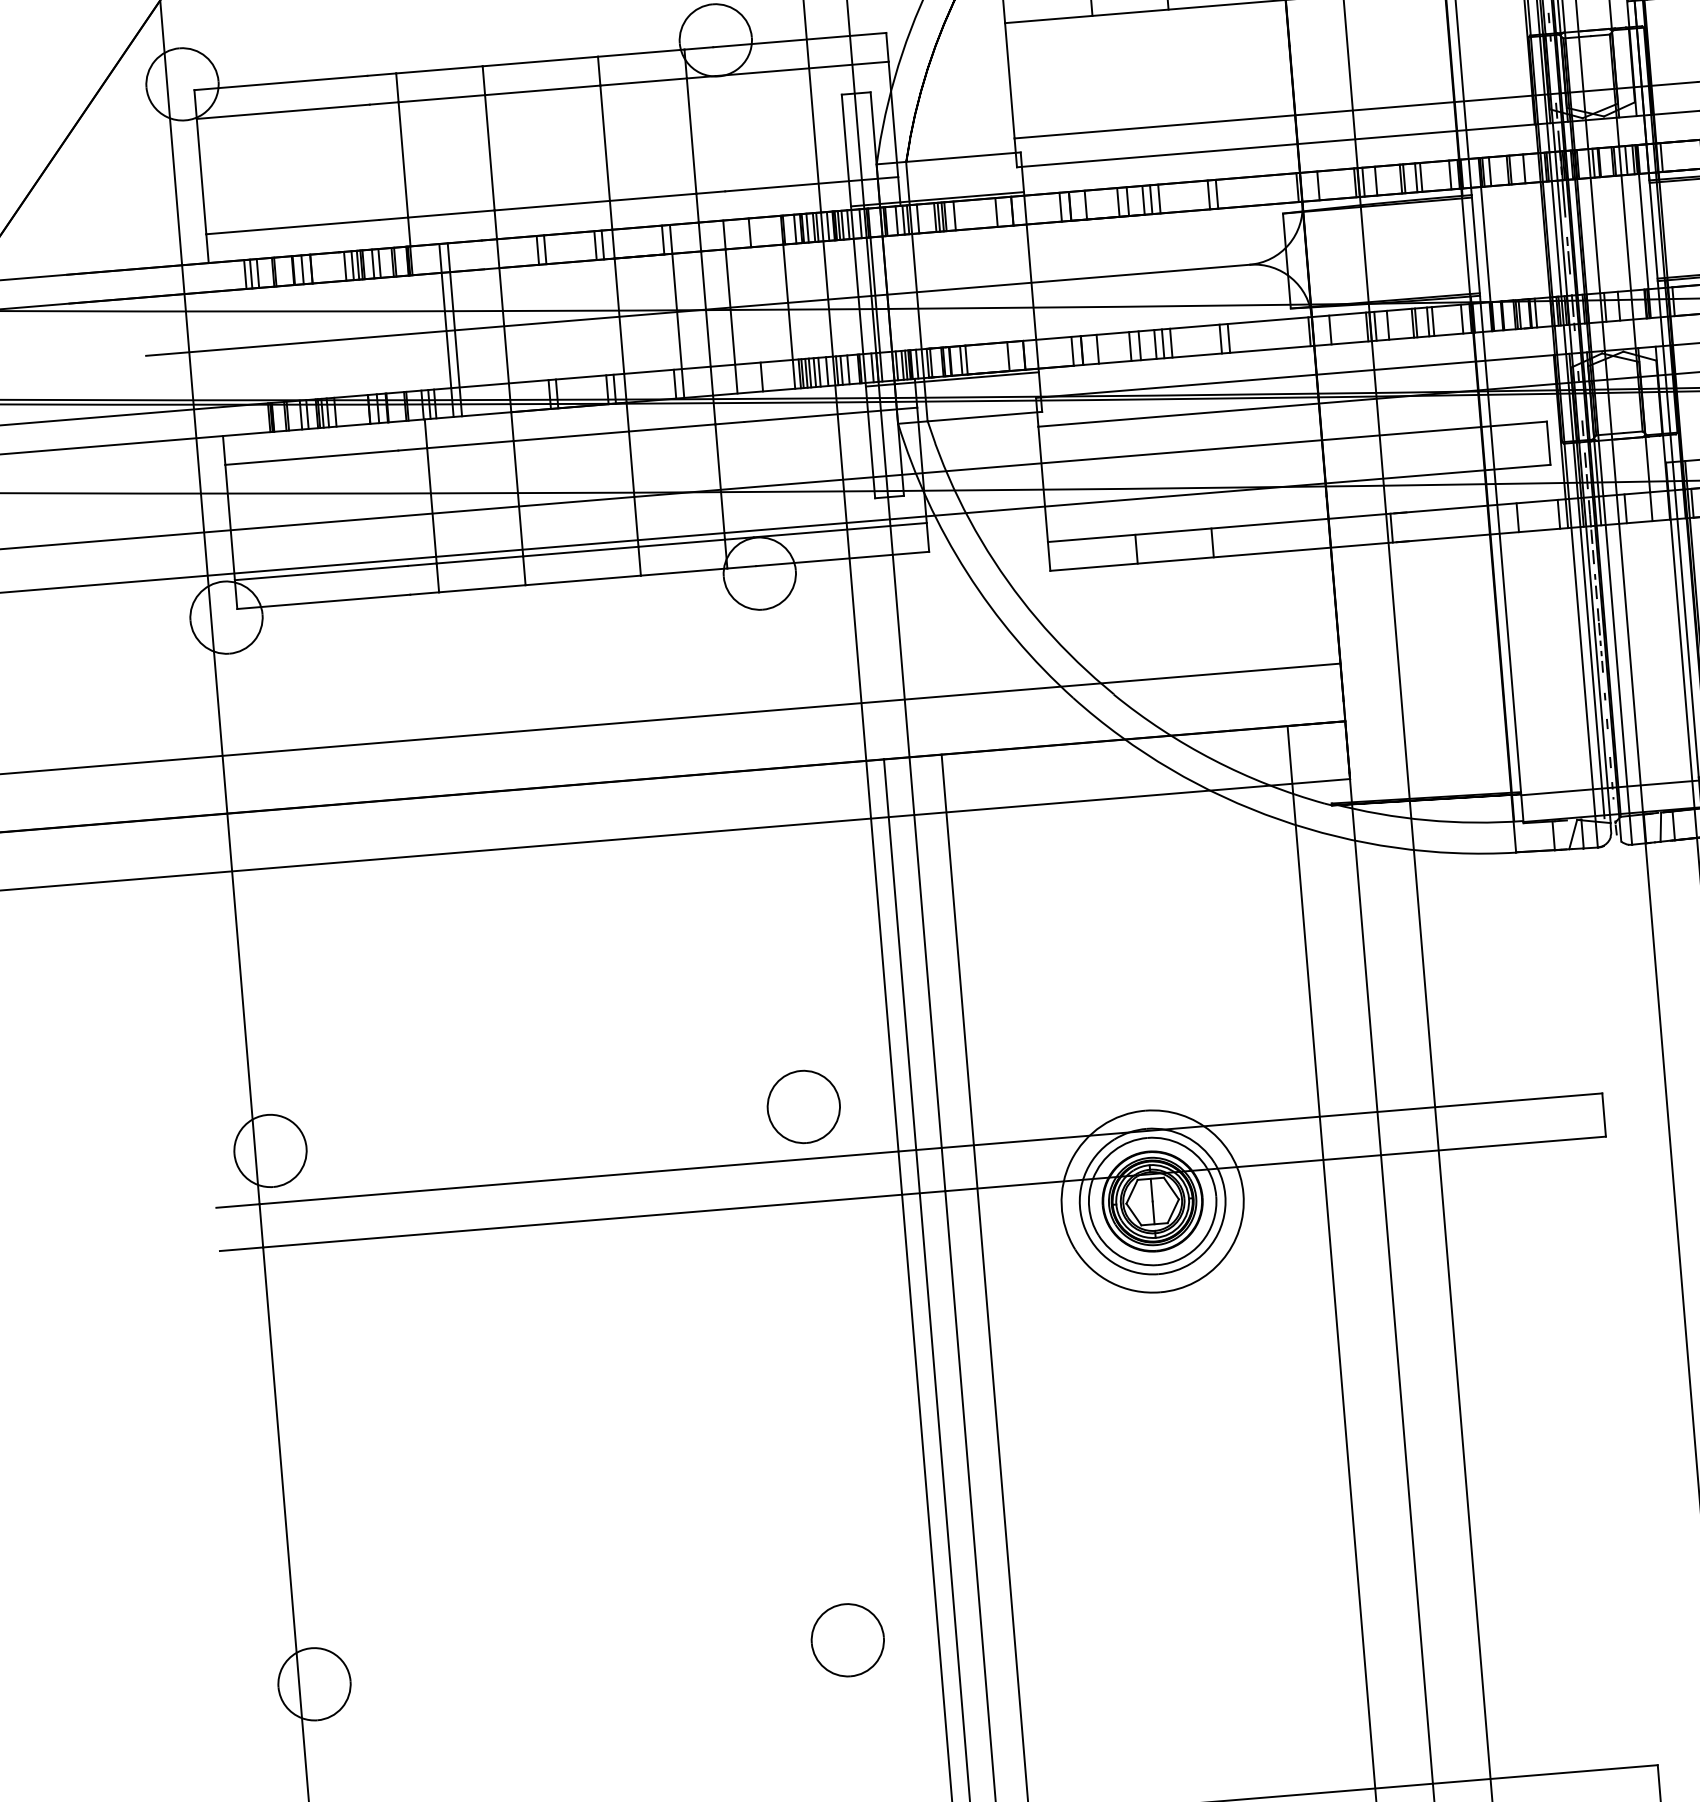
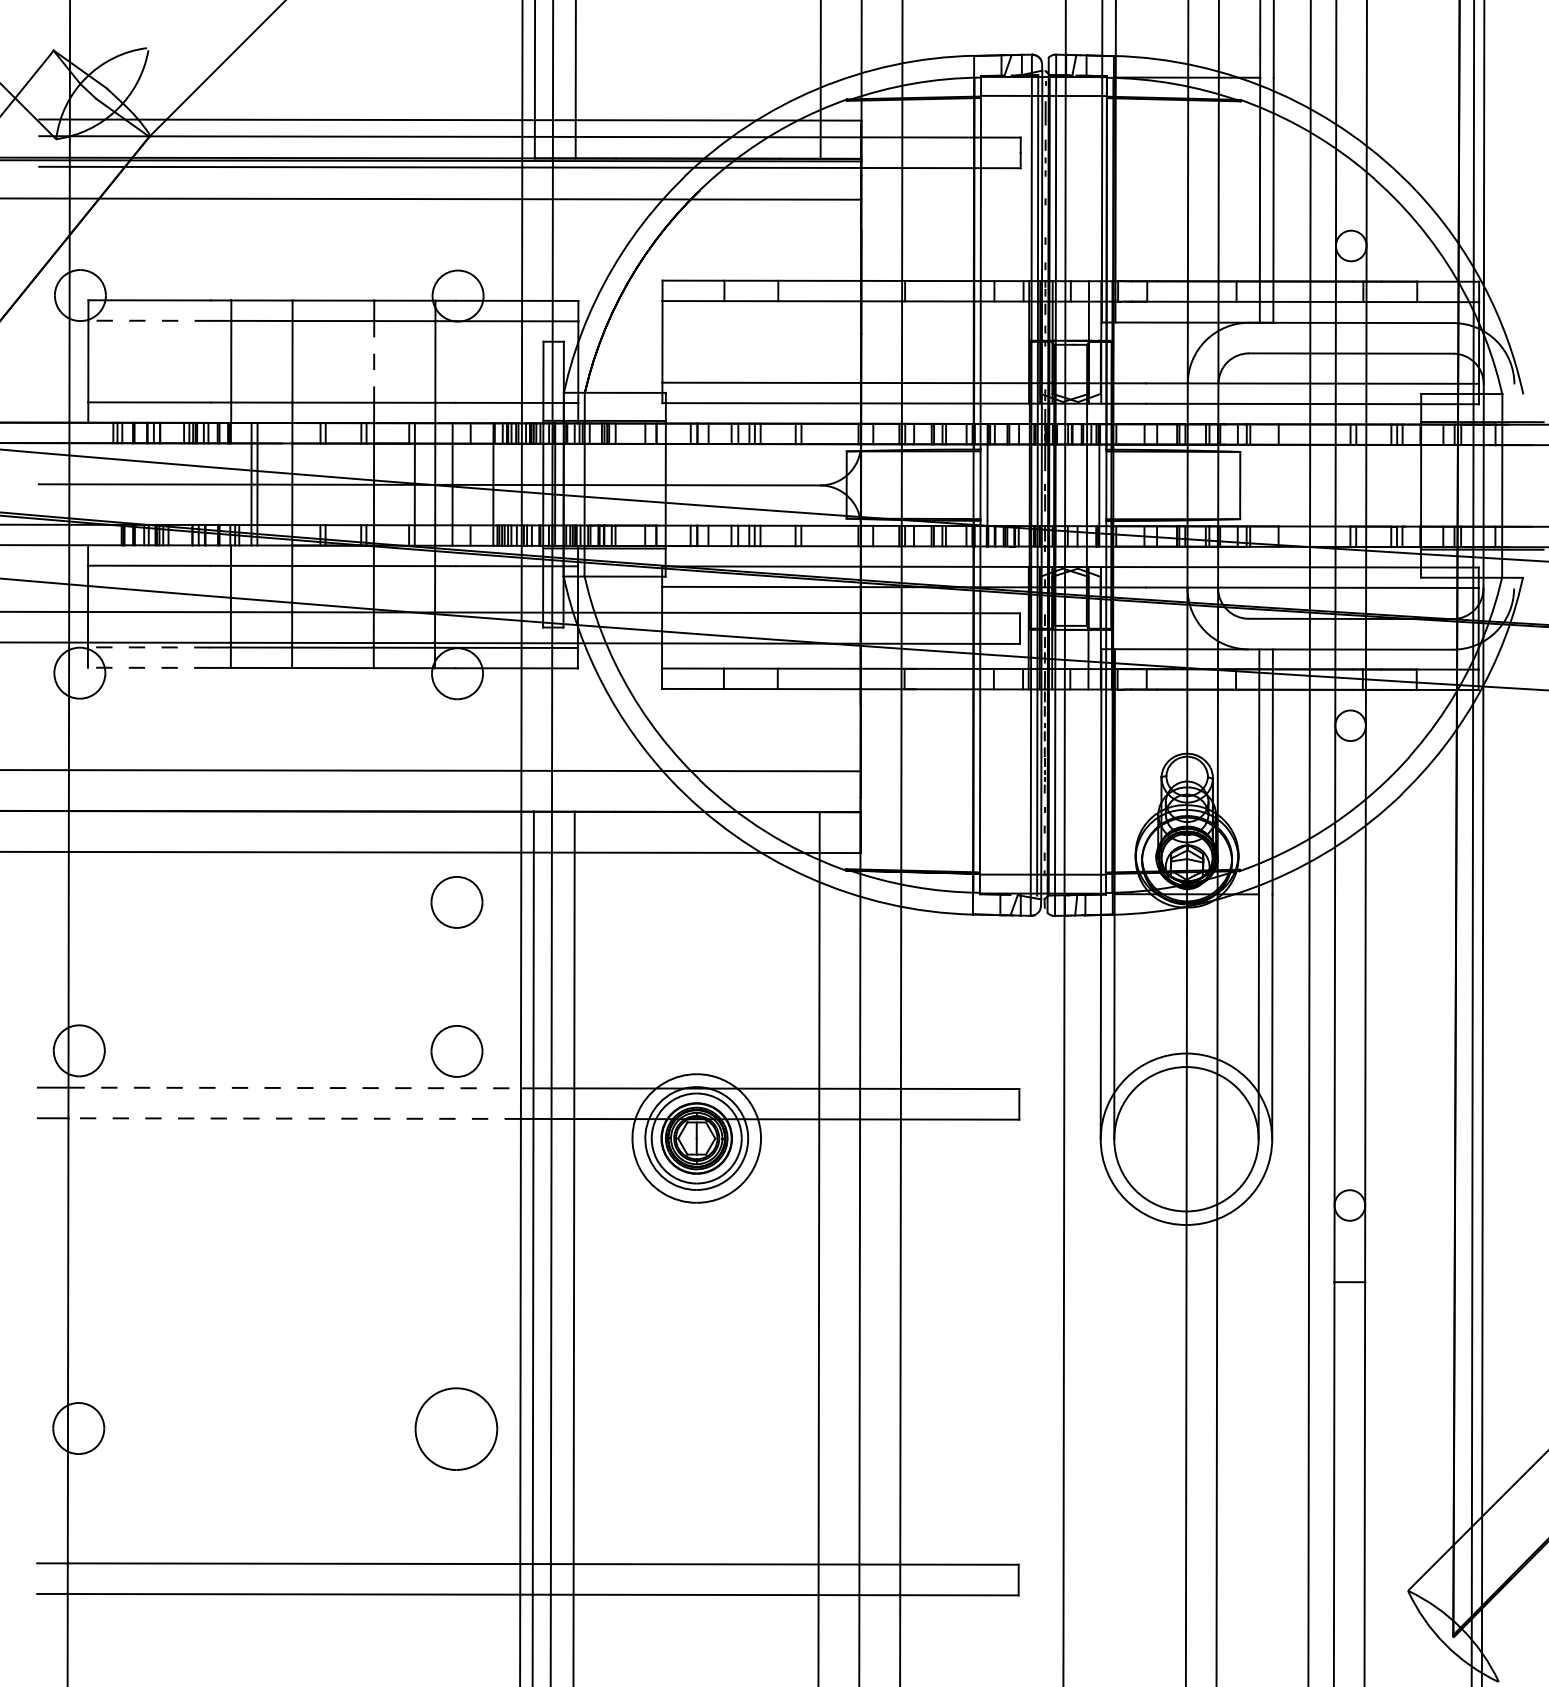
line: (283, 111) -> (149, 320), solid -> dashed
line: (605, 142) -> (374, 361), solid -> dashed
line: (320, 573) -> (148, 647), solid -> dashed
line: (322, 601) -> (148, 667), solid -> dashed
part: (785, 896) -> (456, 902), added
line: (580, 1178) -> (295, 1088), solid -> dashed
line: (582, 1220) -> (294, 1118), solid -> dashed
part: (847, 1639) -> (456, 1428), size x1.6

